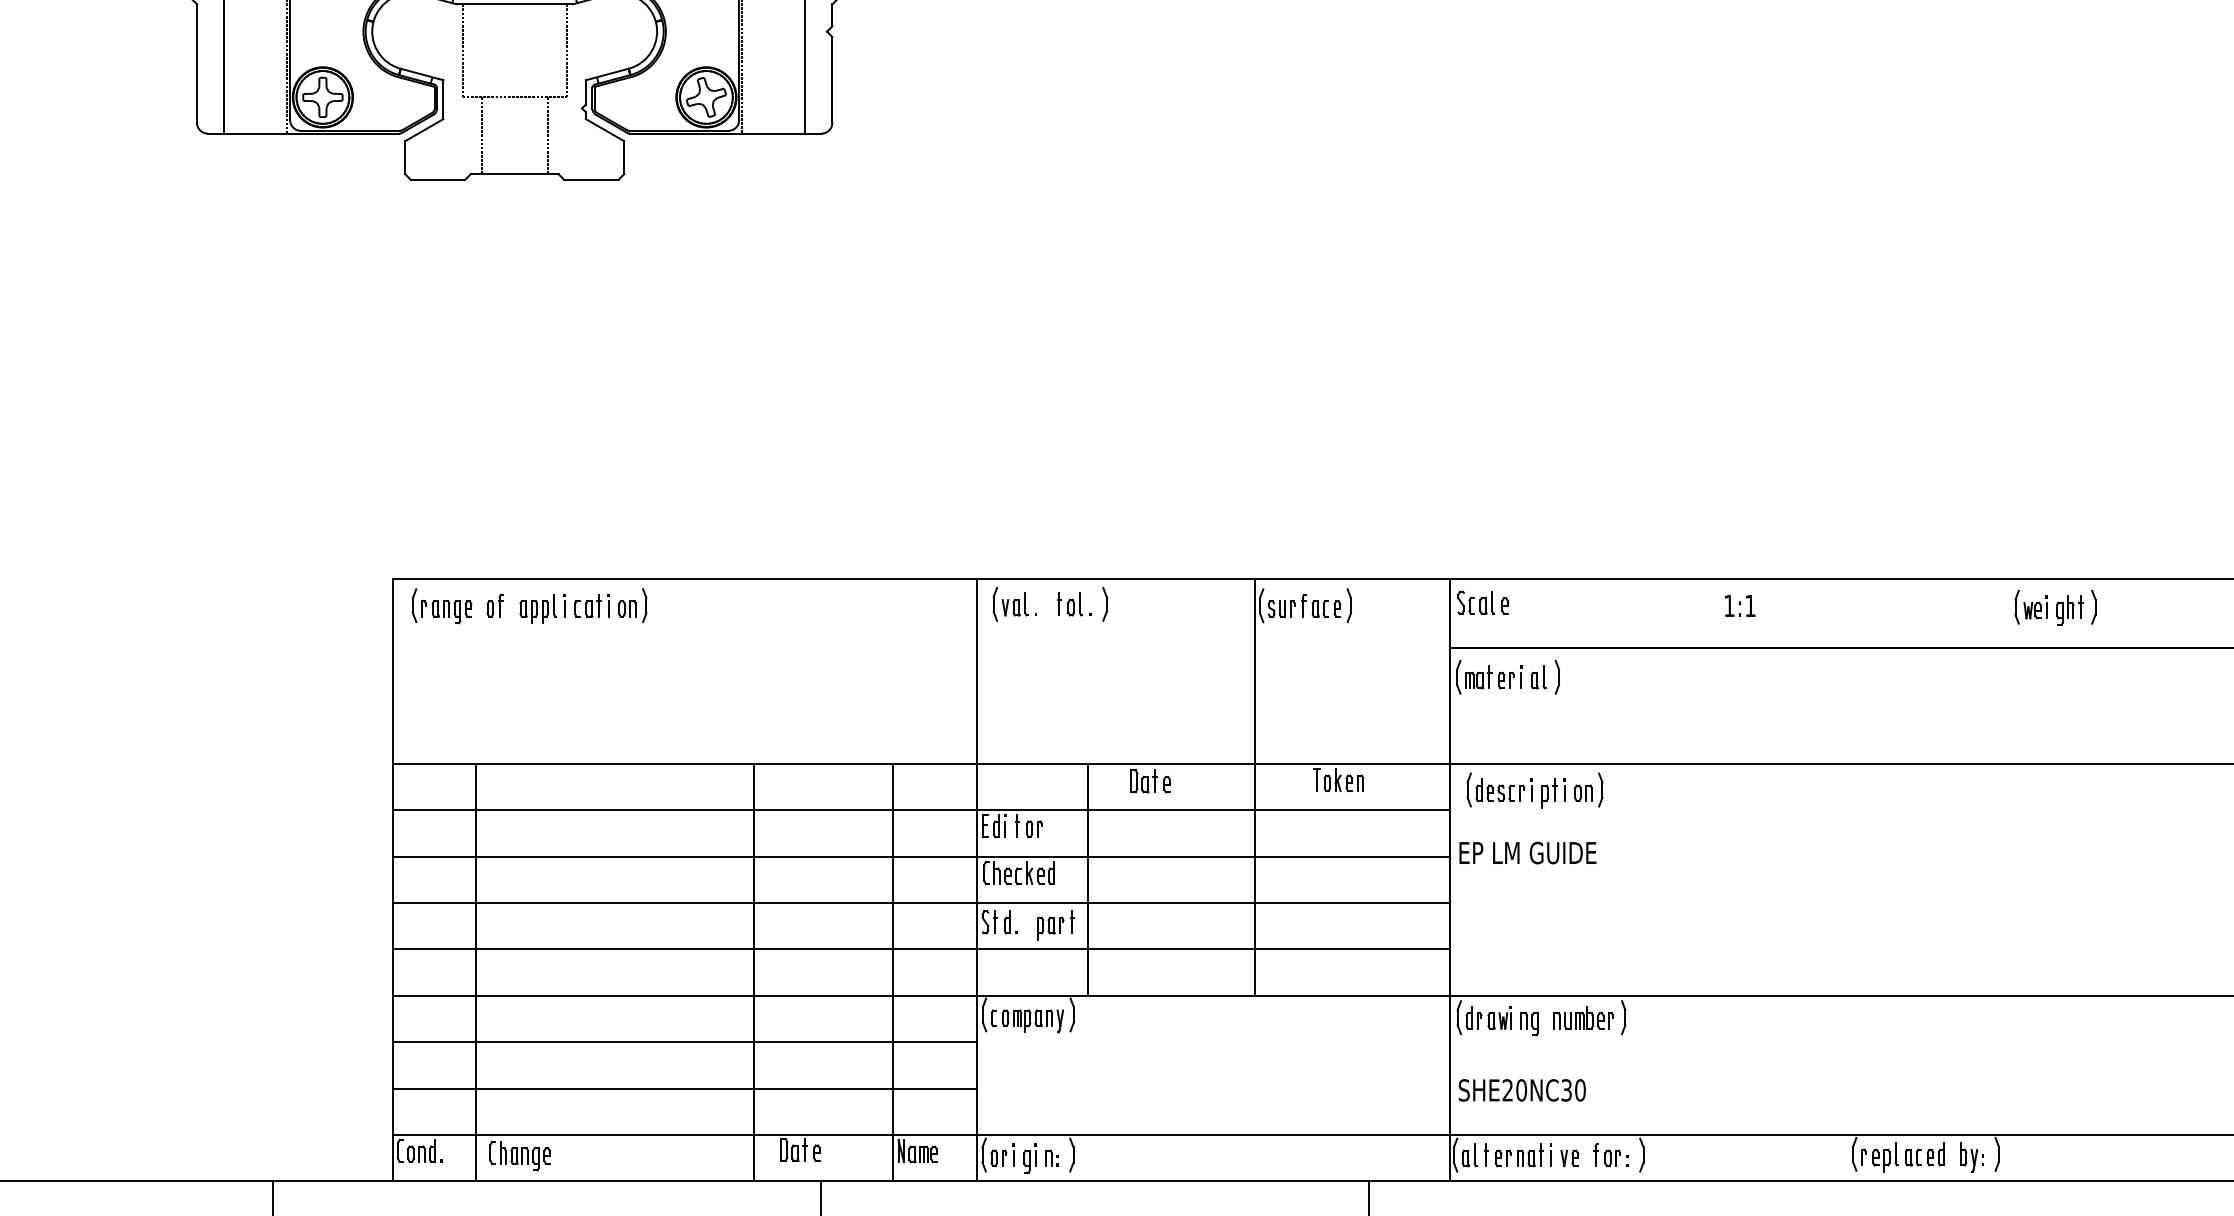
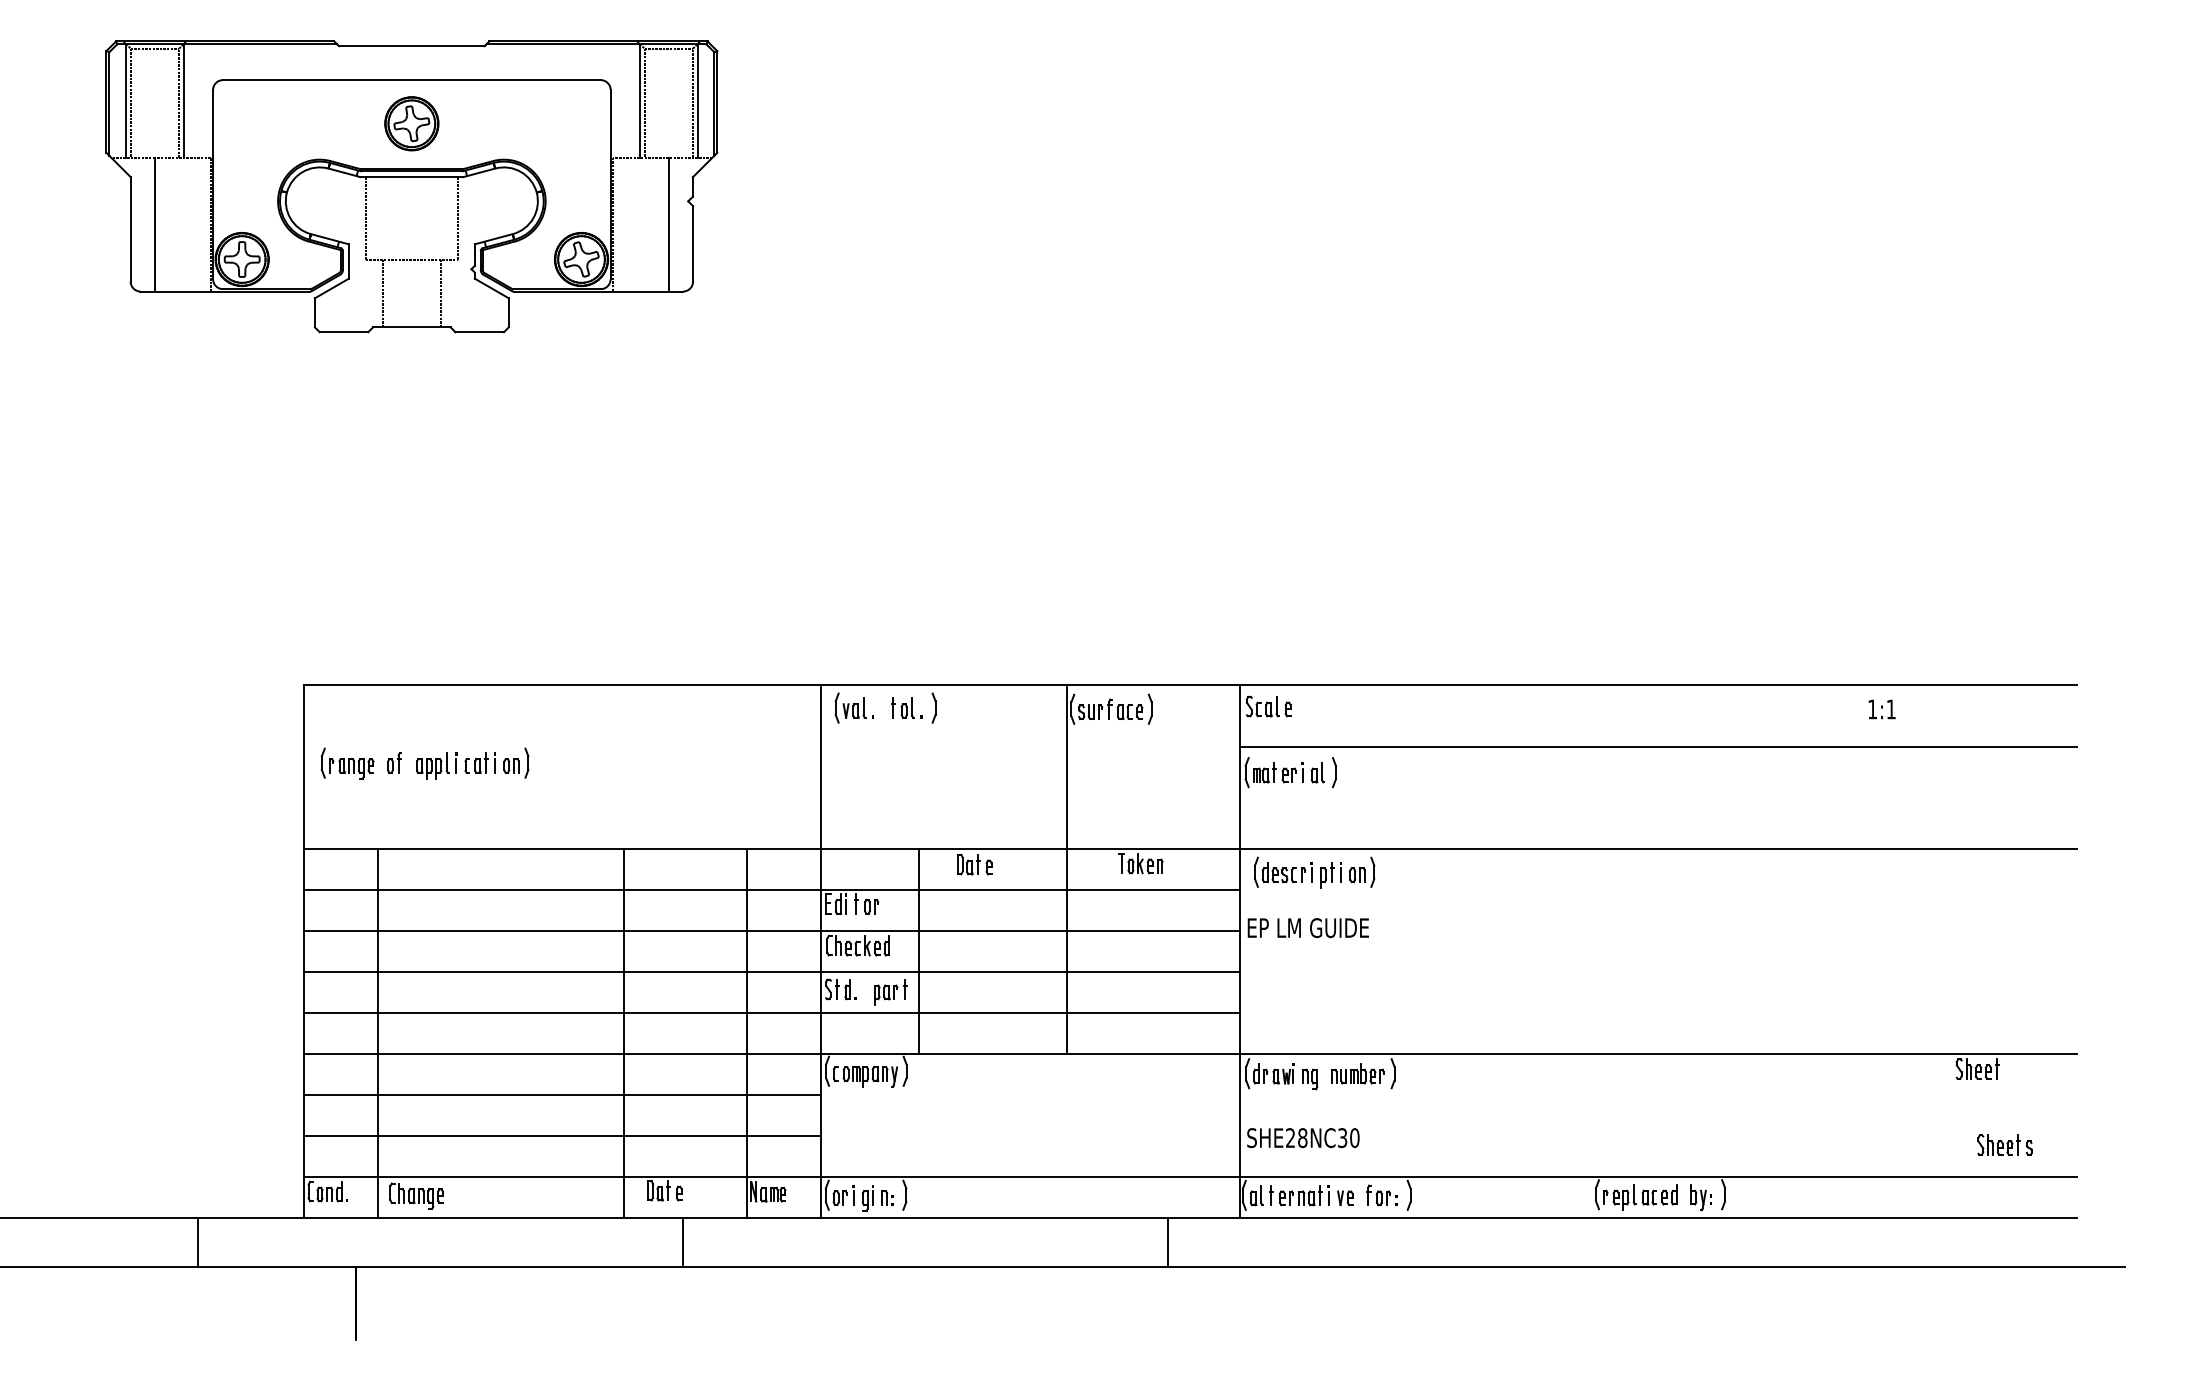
part: (528, 606) -> (424, 763), moved
text: (1739, 606) -> (1881, 709), moved
part: (2054, 608) -> (1774, 711), removed
text: (1521, 1089) -> (1302, 1137), SHE20NC30 -> SHE28NC30

